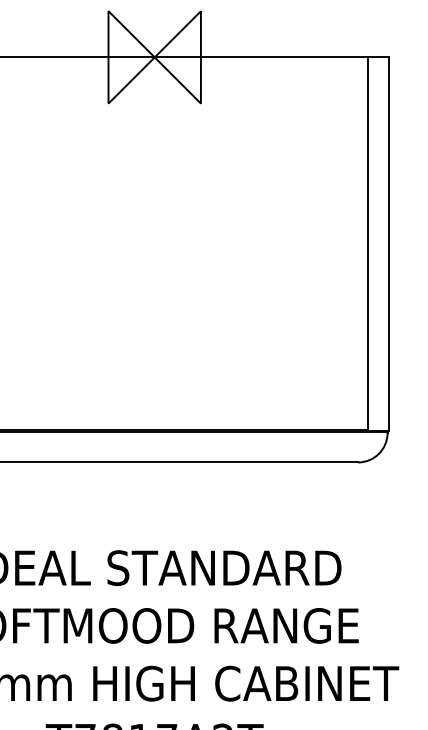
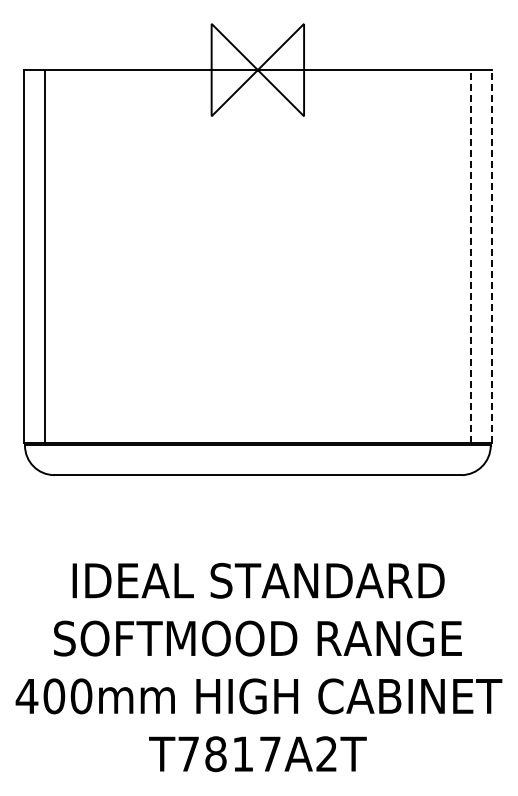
line: (368, 243) -> (471, 256), solid -> dashed
line: (388, 243) -> (491, 256), solid -> dashed

